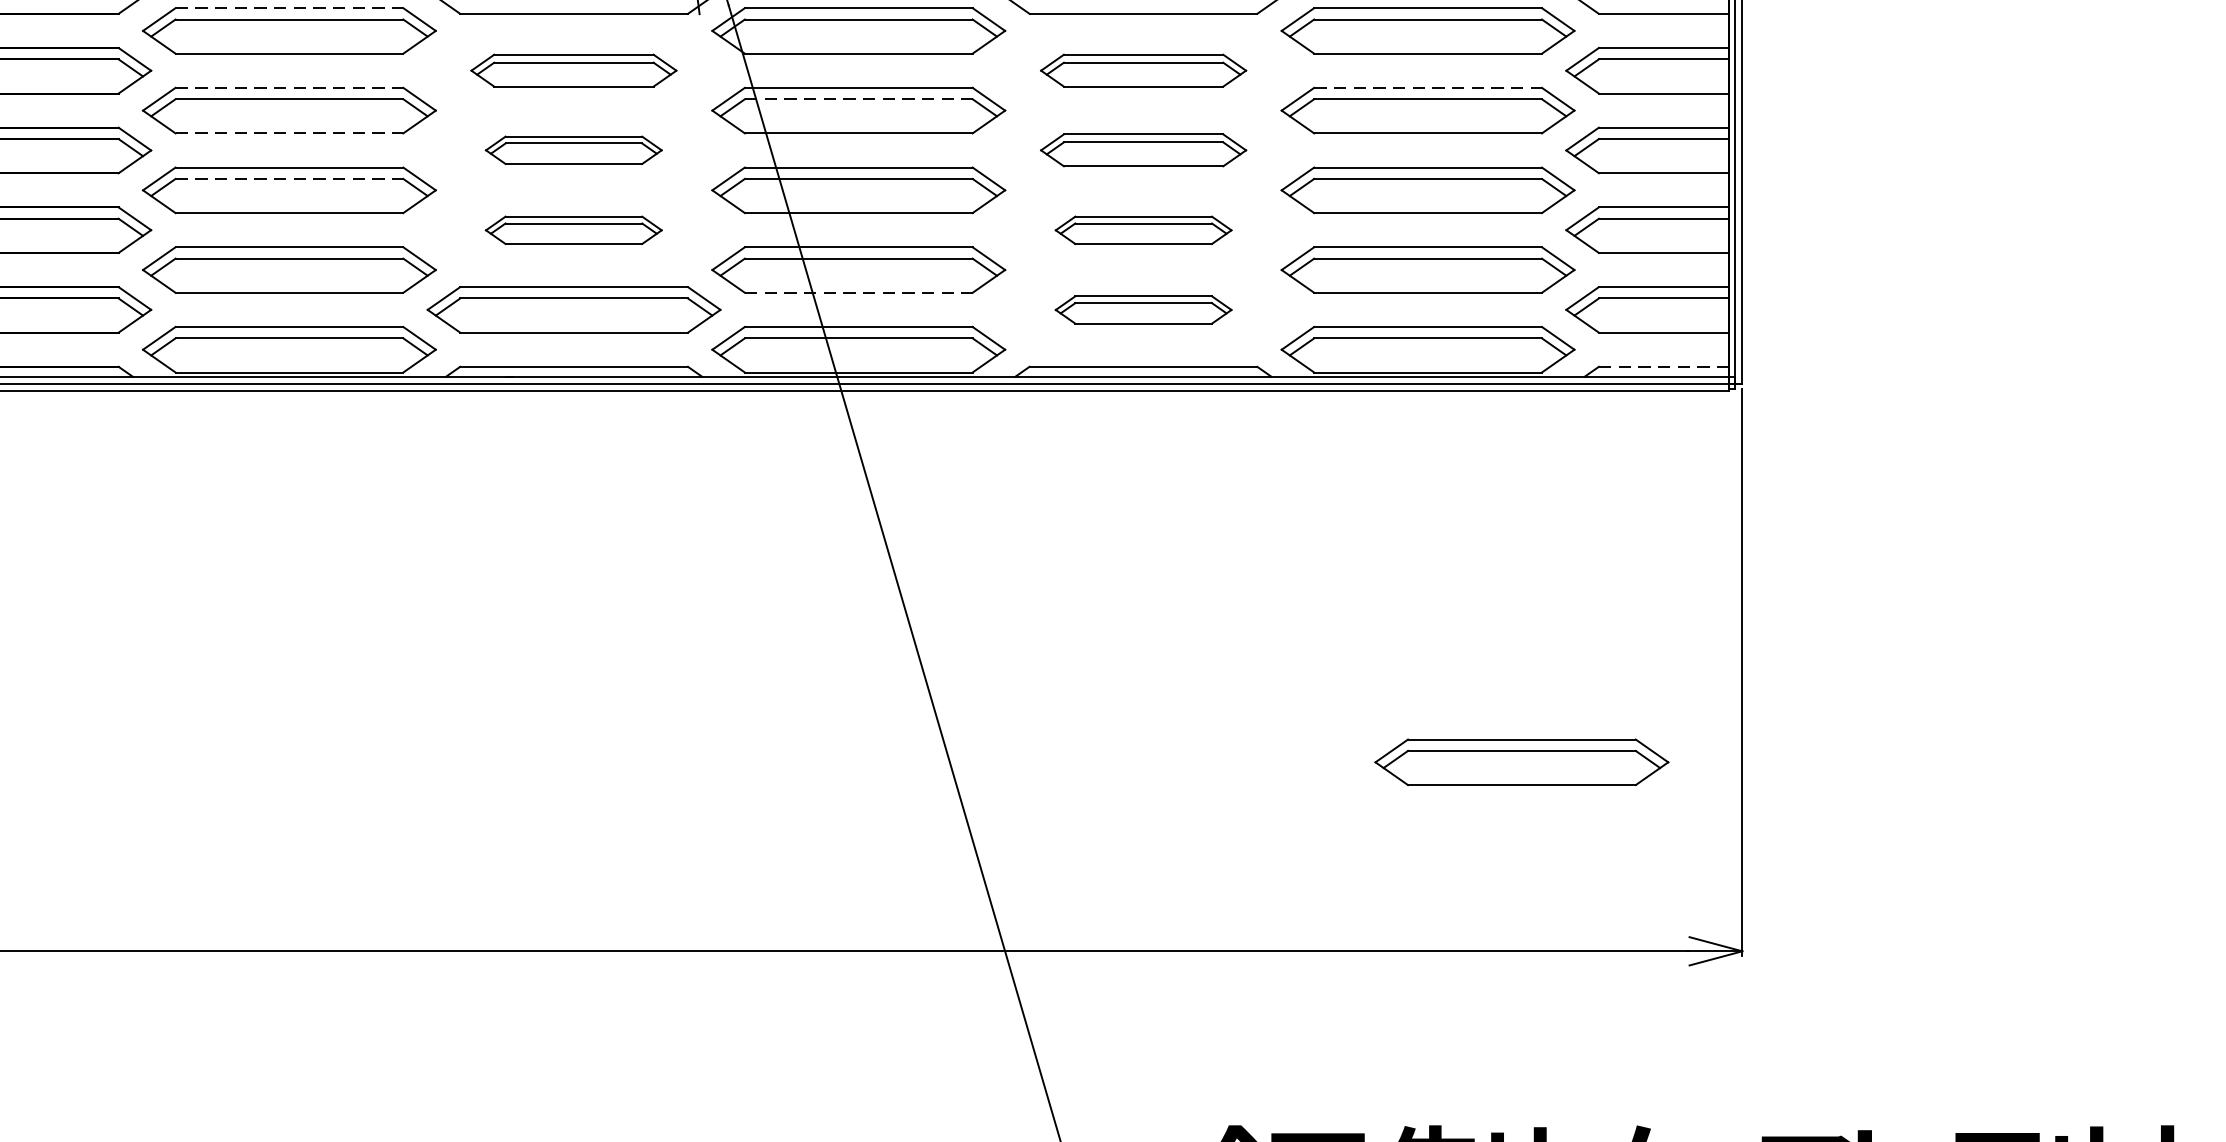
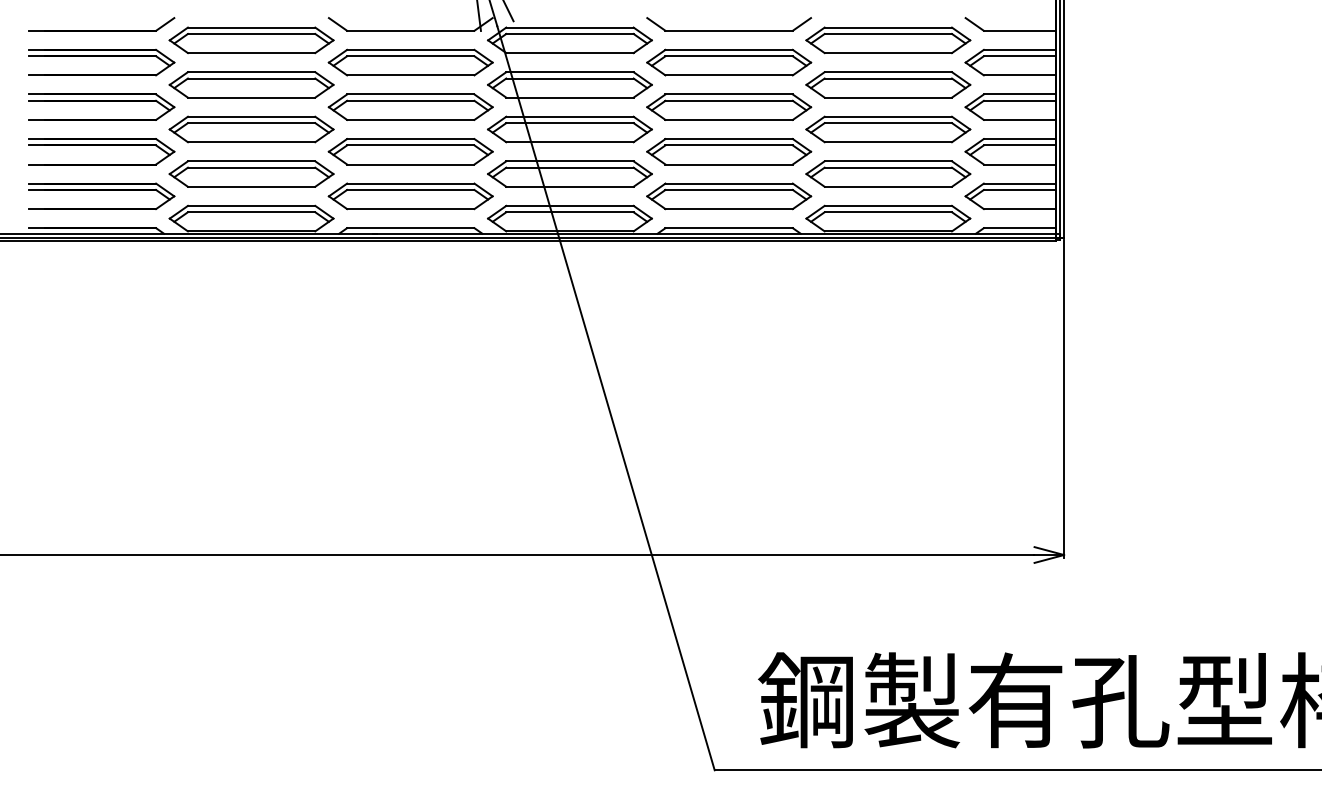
line: (289, 7) -> (251, 27), dashed -> solid
part: (573, 70) -> (410, 62), size x1.43
part: (1144, 70) -> (729, 62), size x1.43
line: (289, 88) -> (251, 72), dashed -> solid
line: (1428, 88) -> (888, 72), dashed -> solid
line: (857, 99) -> (569, 78), dashed -> solid
line: (289, 133) -> (251, 97), dashed -> solid
part: (573, 149) -> (410, 106), size x1.67
part: (1144, 149) -> (729, 106), size x1.43
line: (289, 179) -> (251, 123), dashed -> solid
part: (573, 229) -> (410, 151), size x1.67
part: (1144, 229) -> (729, 151), size x1.67
line: (857, 292) -> (569, 186), dashed -> solid
part: (1144, 310) -> (729, 196), size x1.67
line: (1664, 367) -> (1020, 228), dashed -> solid
part: (1521, 762) -> (940, 449), removed

